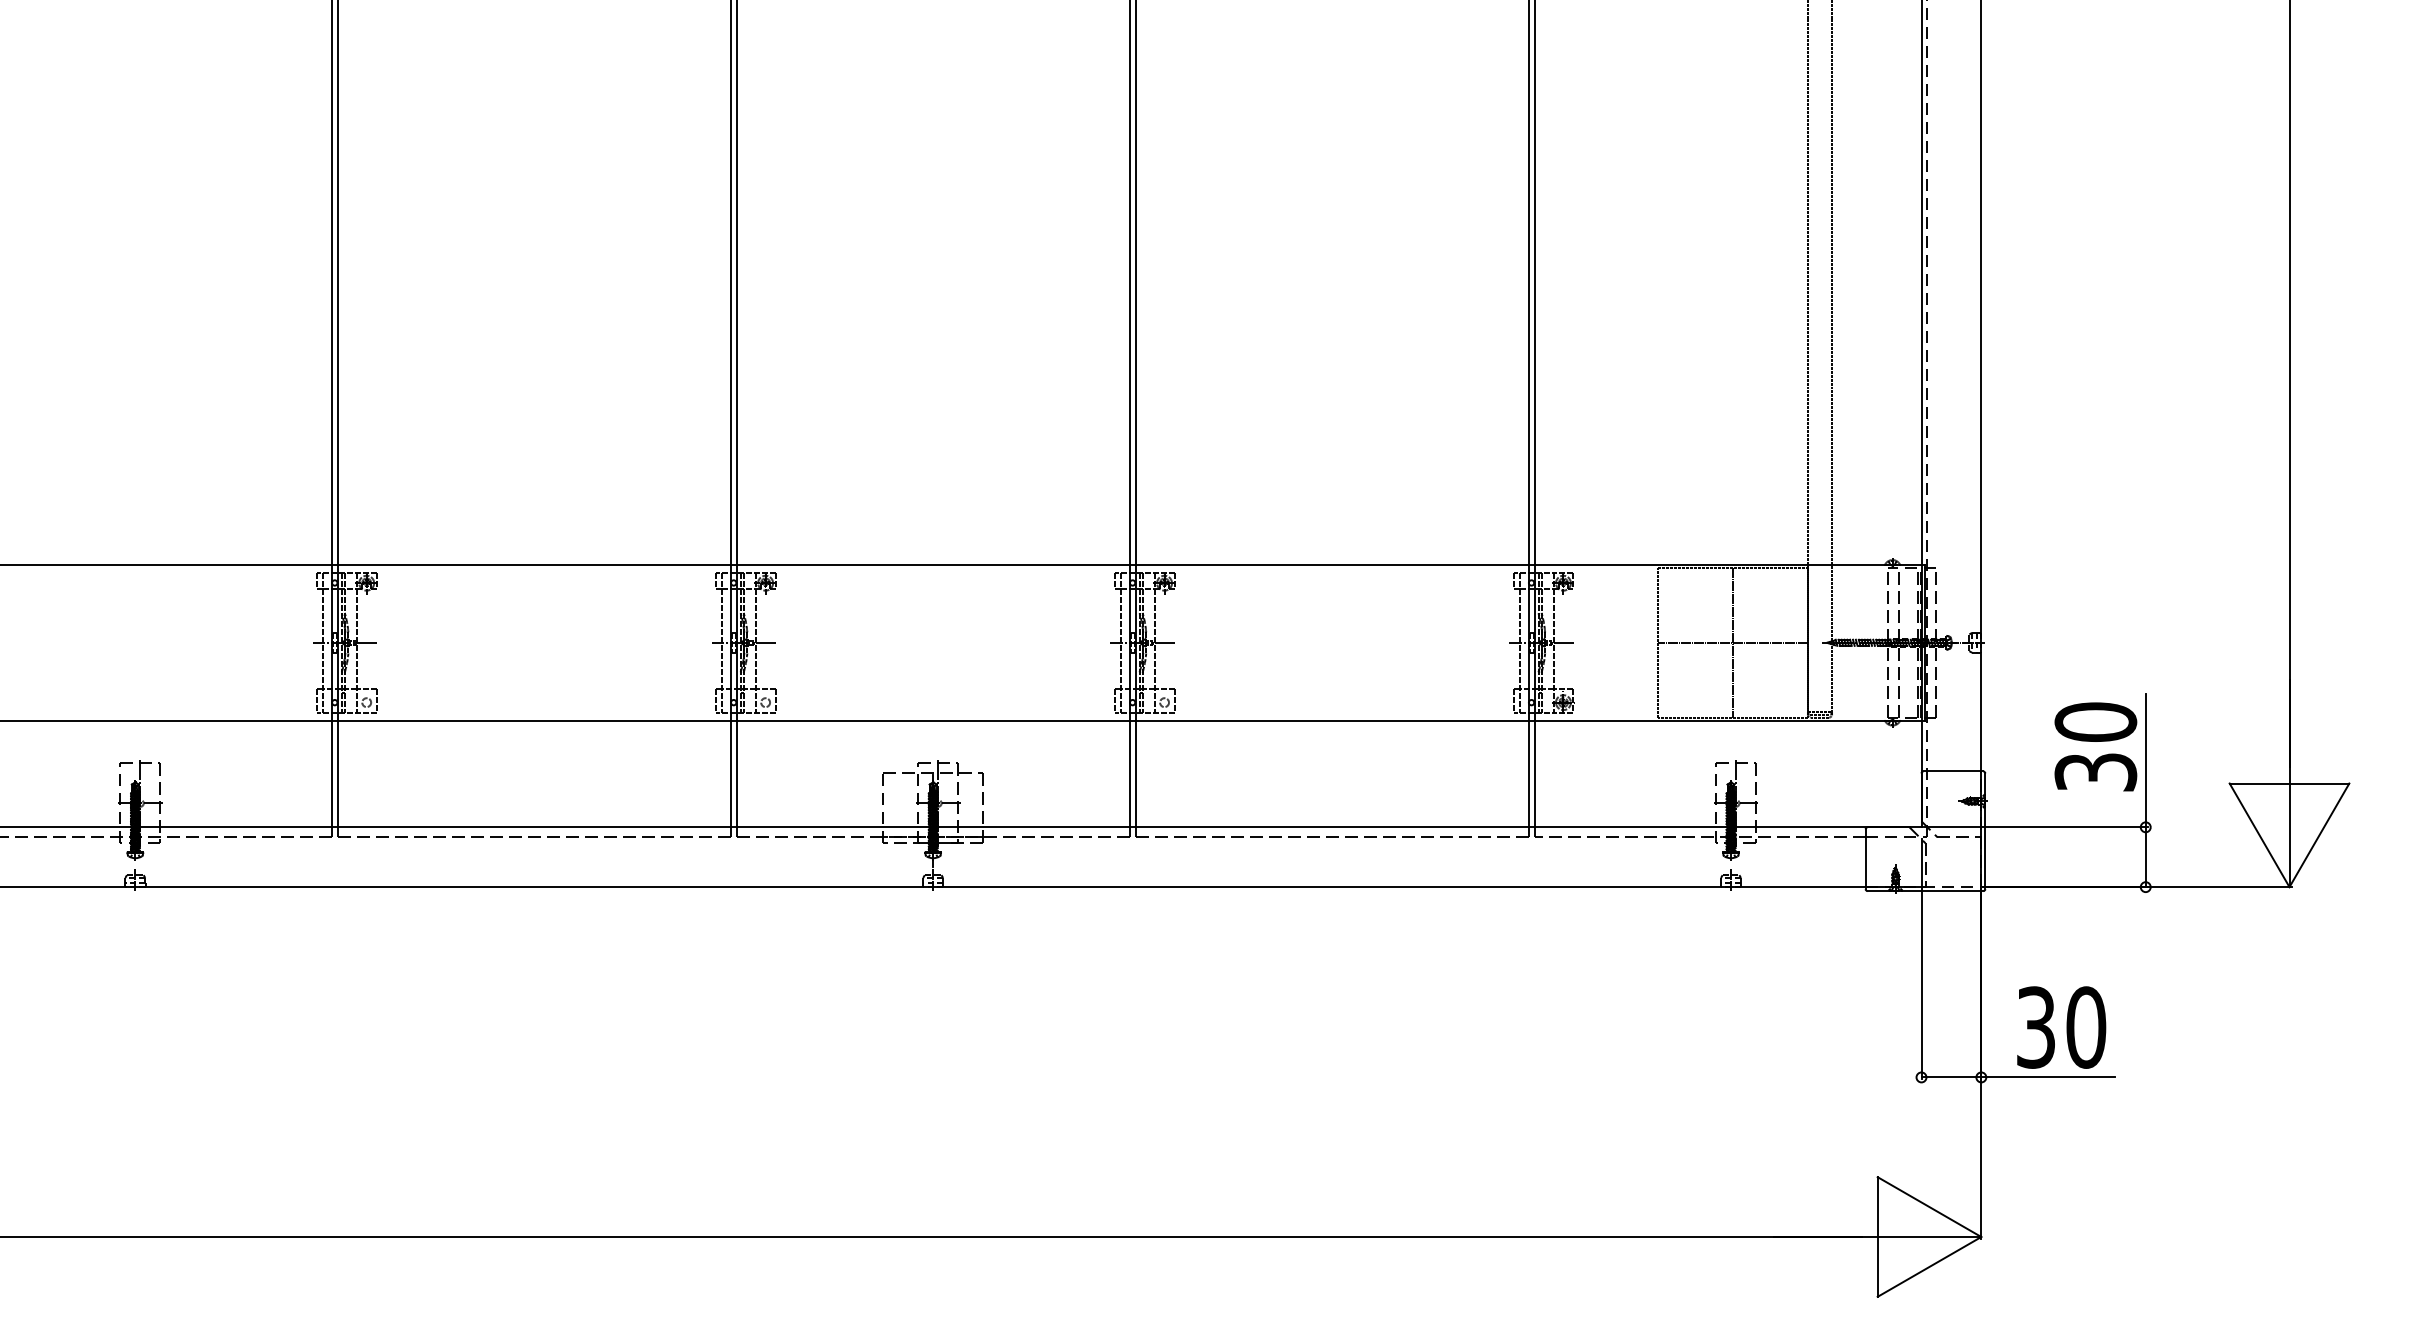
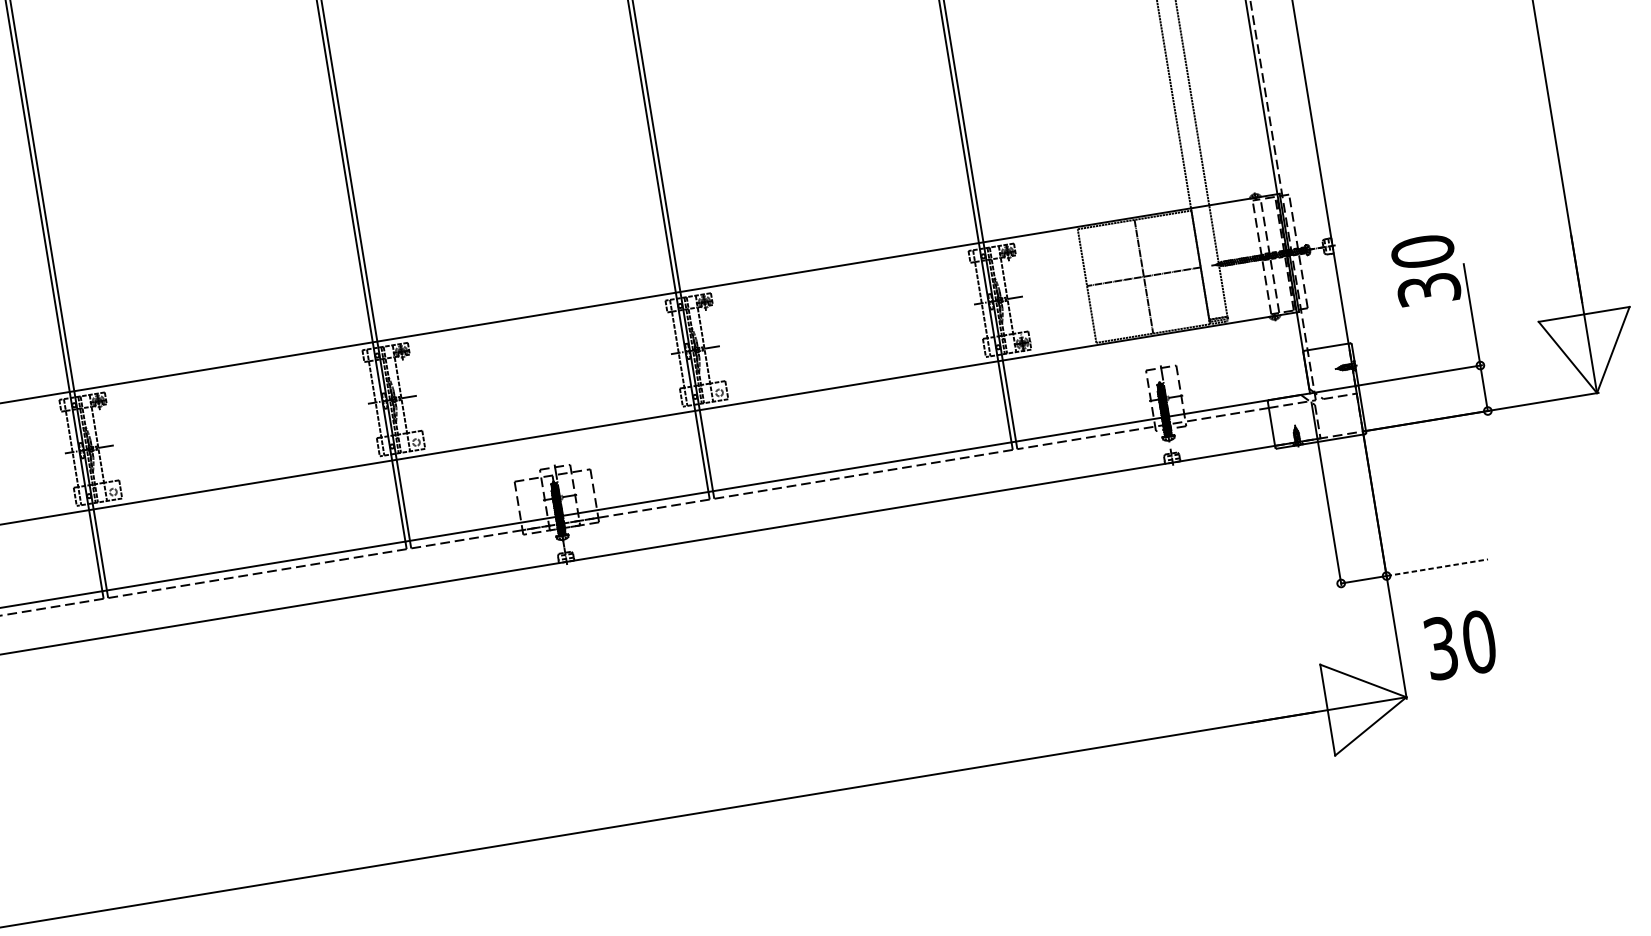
text: (2095, 746) -> (1425, 270), moved
text: (2061, 1027) -> (1460, 645), moved
line: (2048, 1077) -> (1437, 567), solid -> dashed

